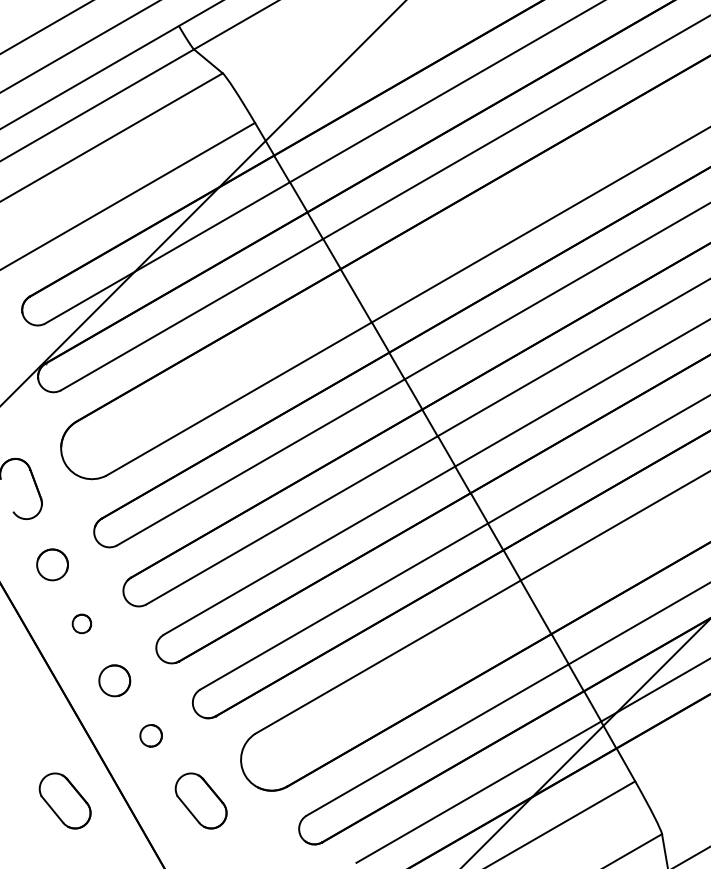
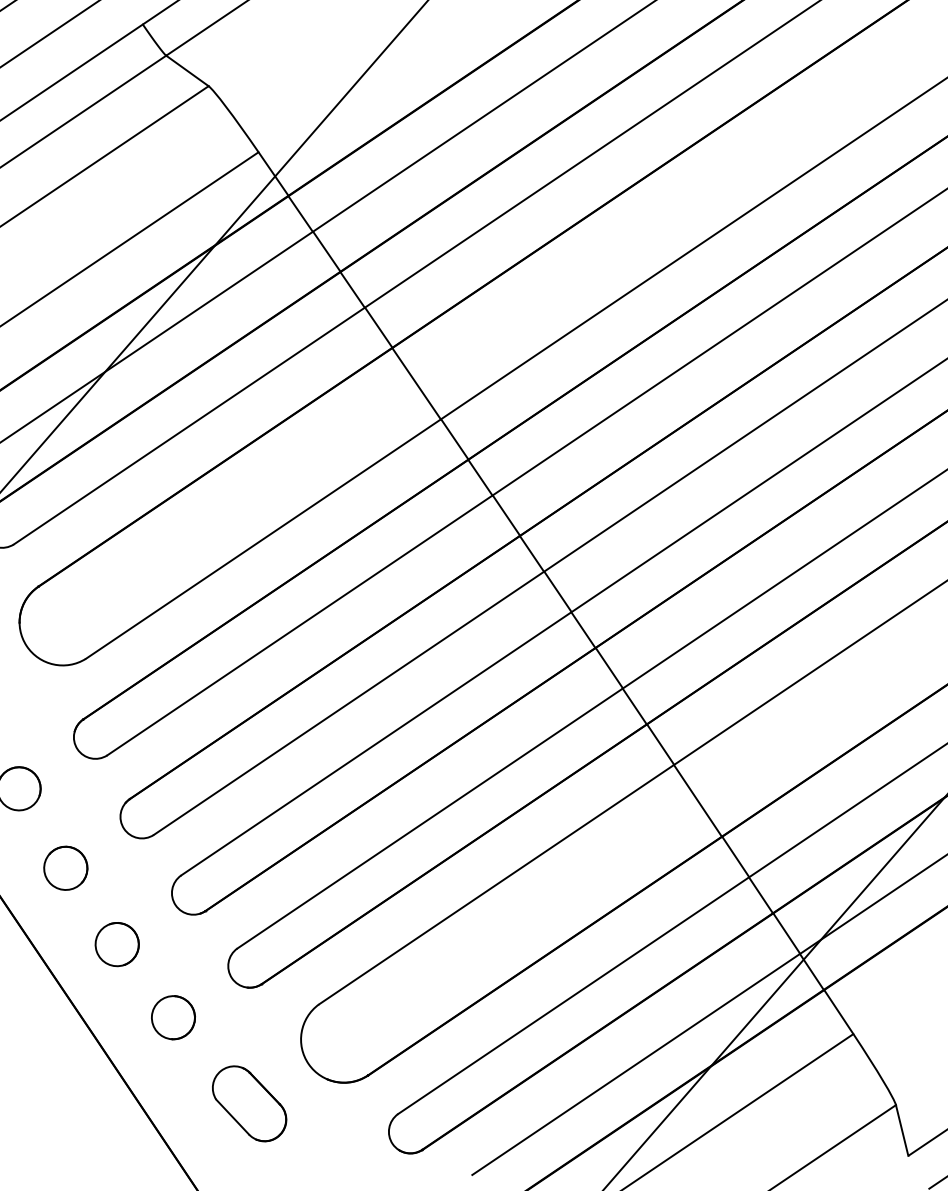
part: (81, 623) -> (65, 867), size x1.67
part: (150, 735) -> (172, 1017), size x1.43
part: (64, 800) -> (58, 1116), removed

